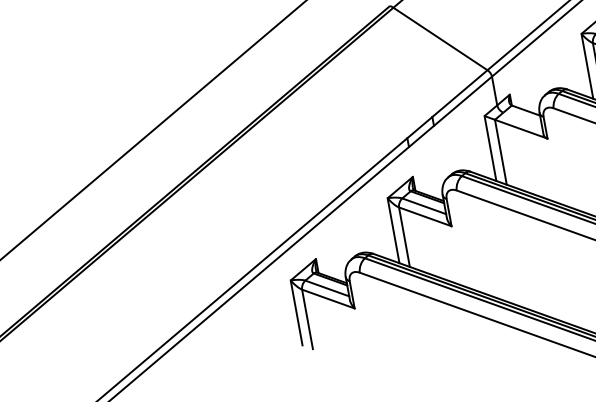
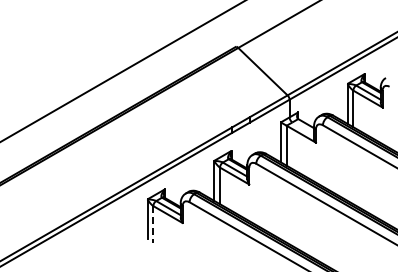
line: (307, 319) -> (153, 224), solid -> dashed

